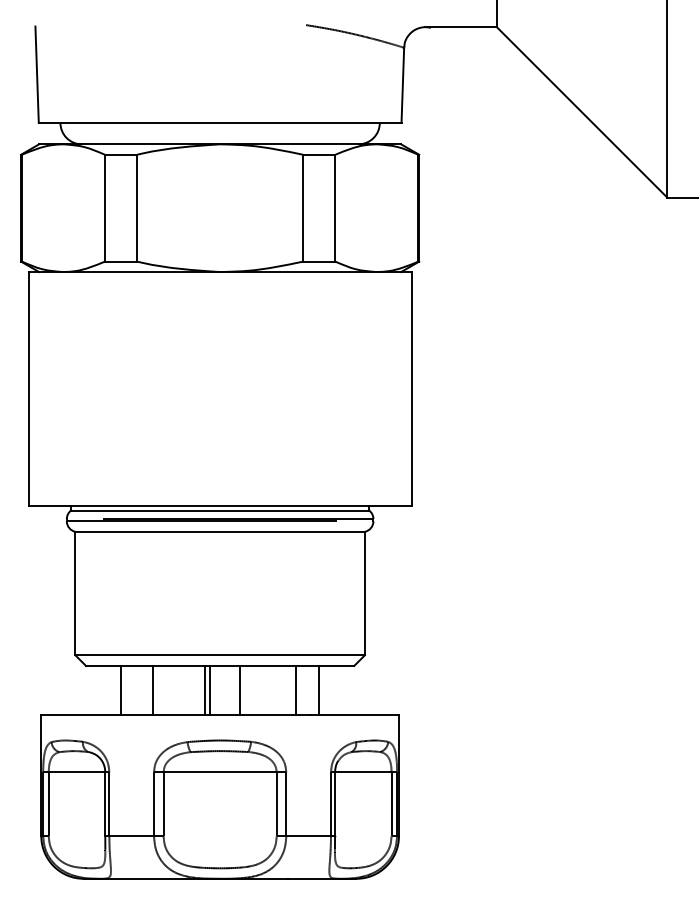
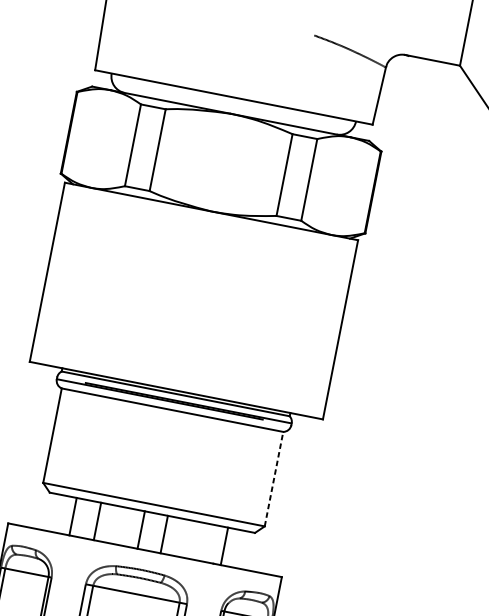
line: (364, 593) -> (273, 479), solid -> dashed
line: (205, 689) -> (137, 528), removed
line: (295, 689) -> (206, 542), removed

